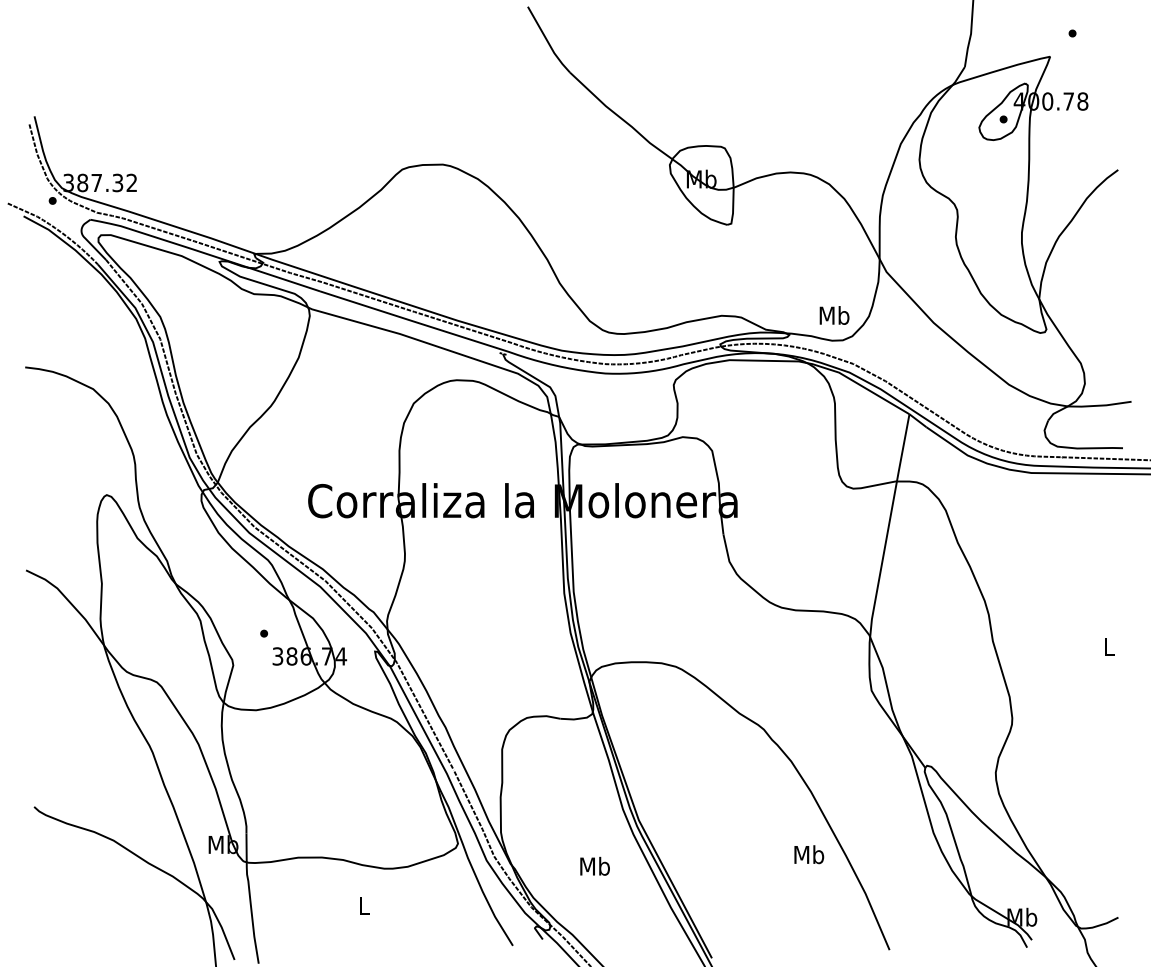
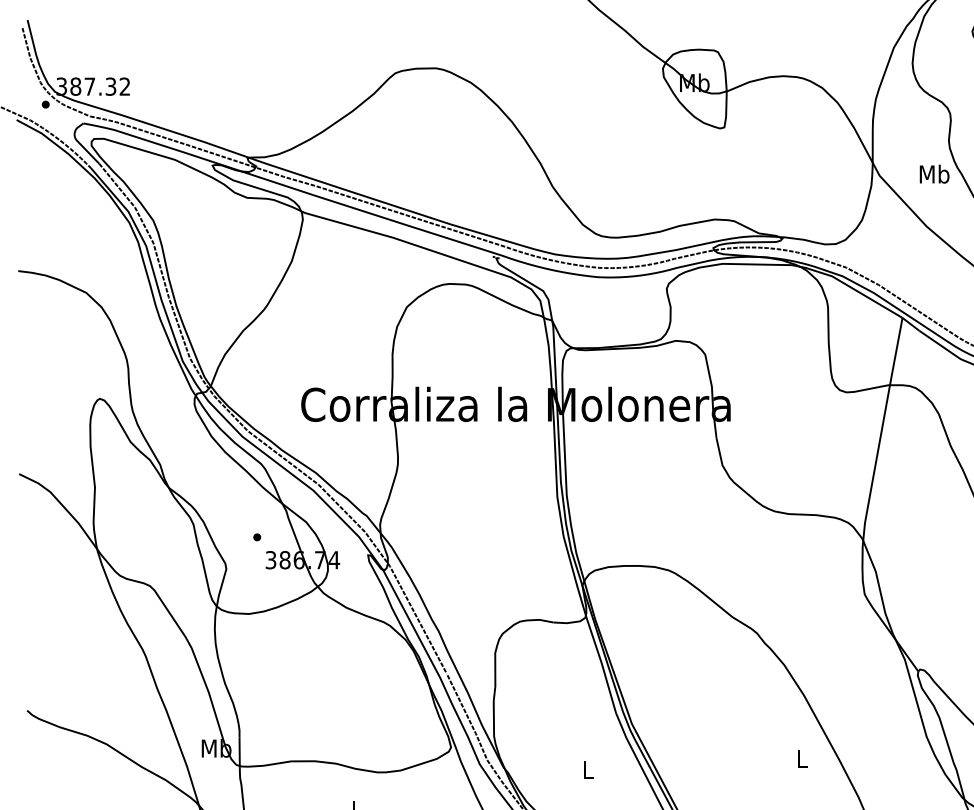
text: (834, 315) -> (934, 174), moved
text: (809, 854) -> (802, 758), Mb -> L
text: (594, 865) -> (587, 769), Mb -> L

